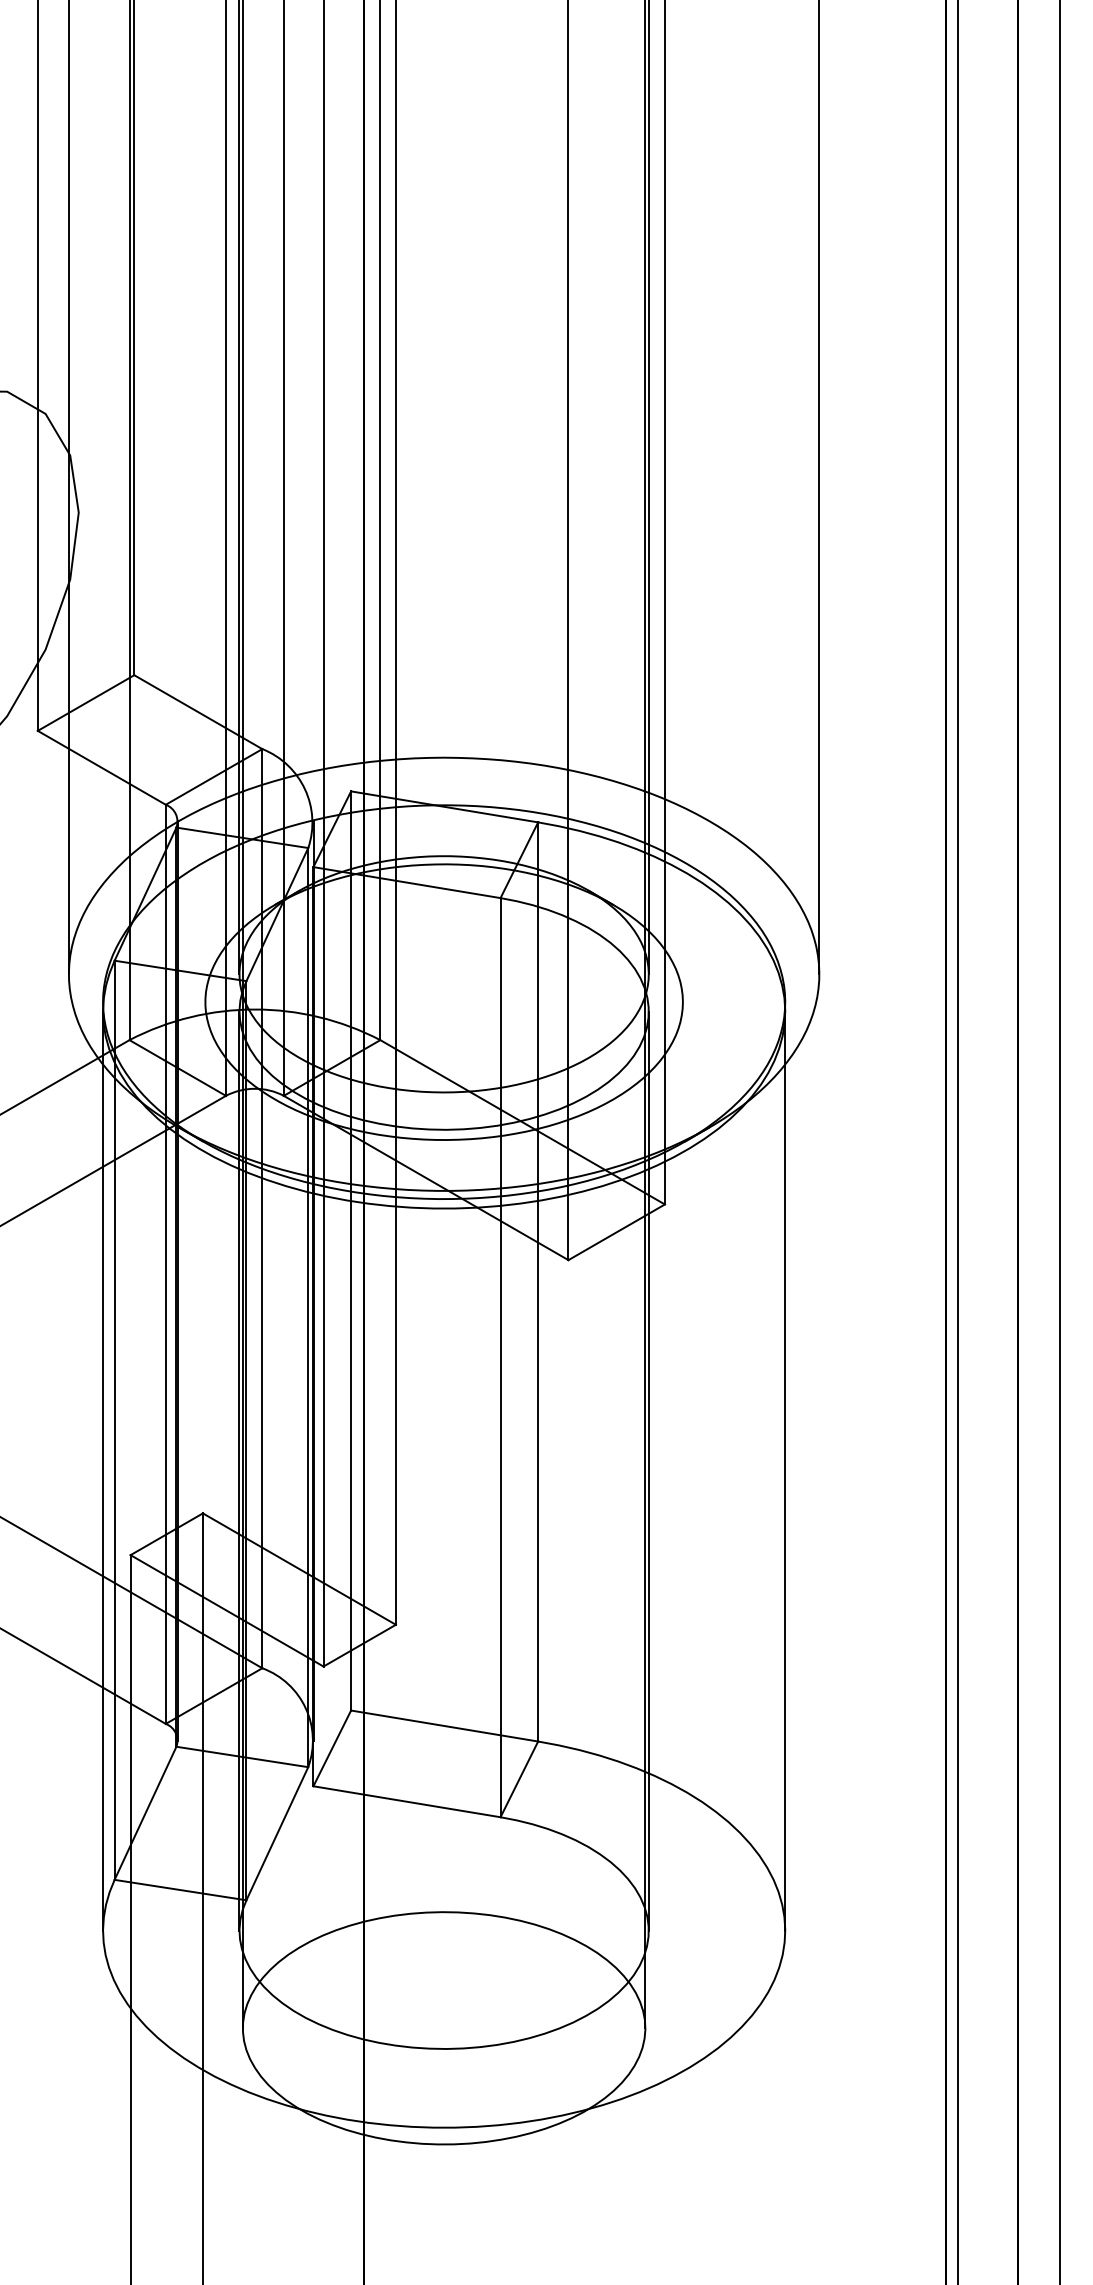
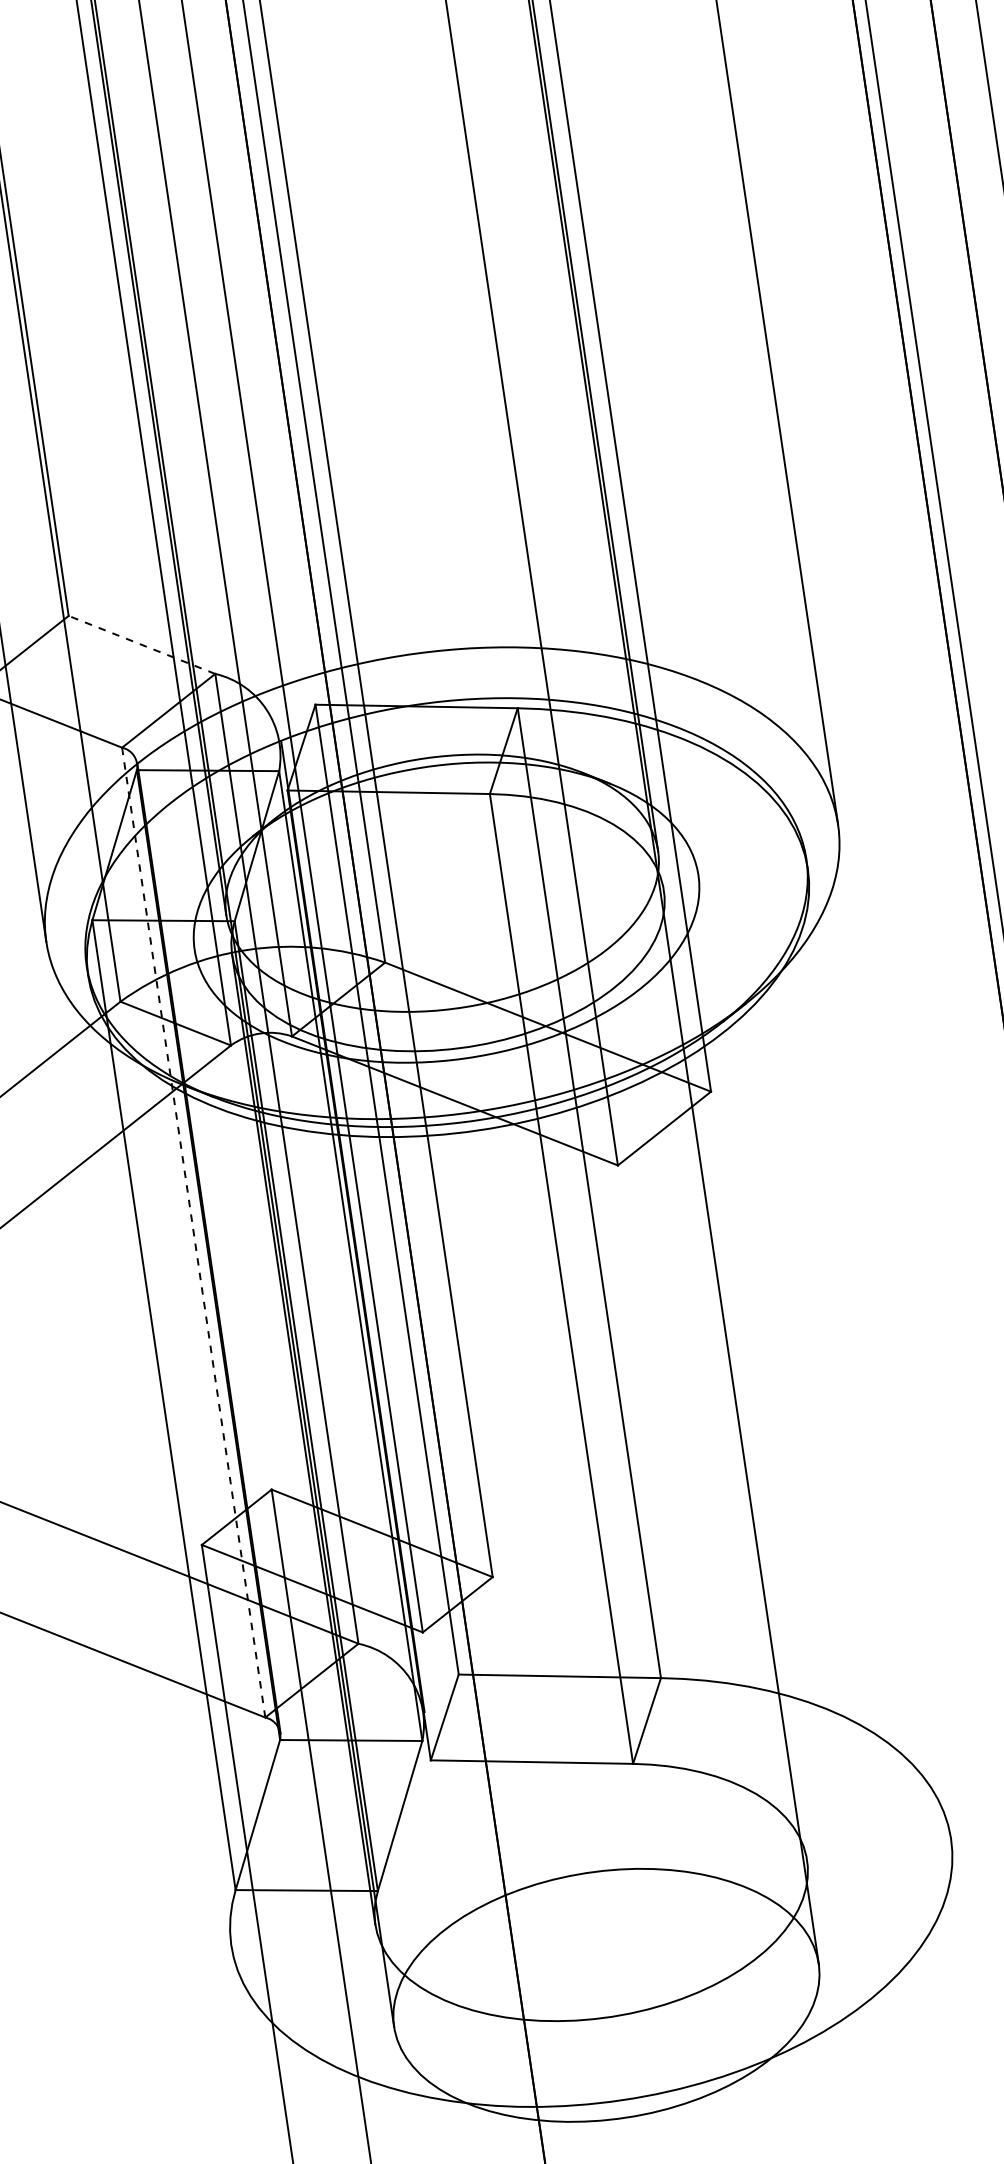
line: (198, 712) -> (142, 645), solid -> dashed
line: (165, 1264) -> (193, 1232), solid -> dashed
line: (103, 1470) -> (160, 1459), removed
line: (648, 1470) -> (735, 1374), removed
line: (785, 1470) -> (879, 1353), removed

